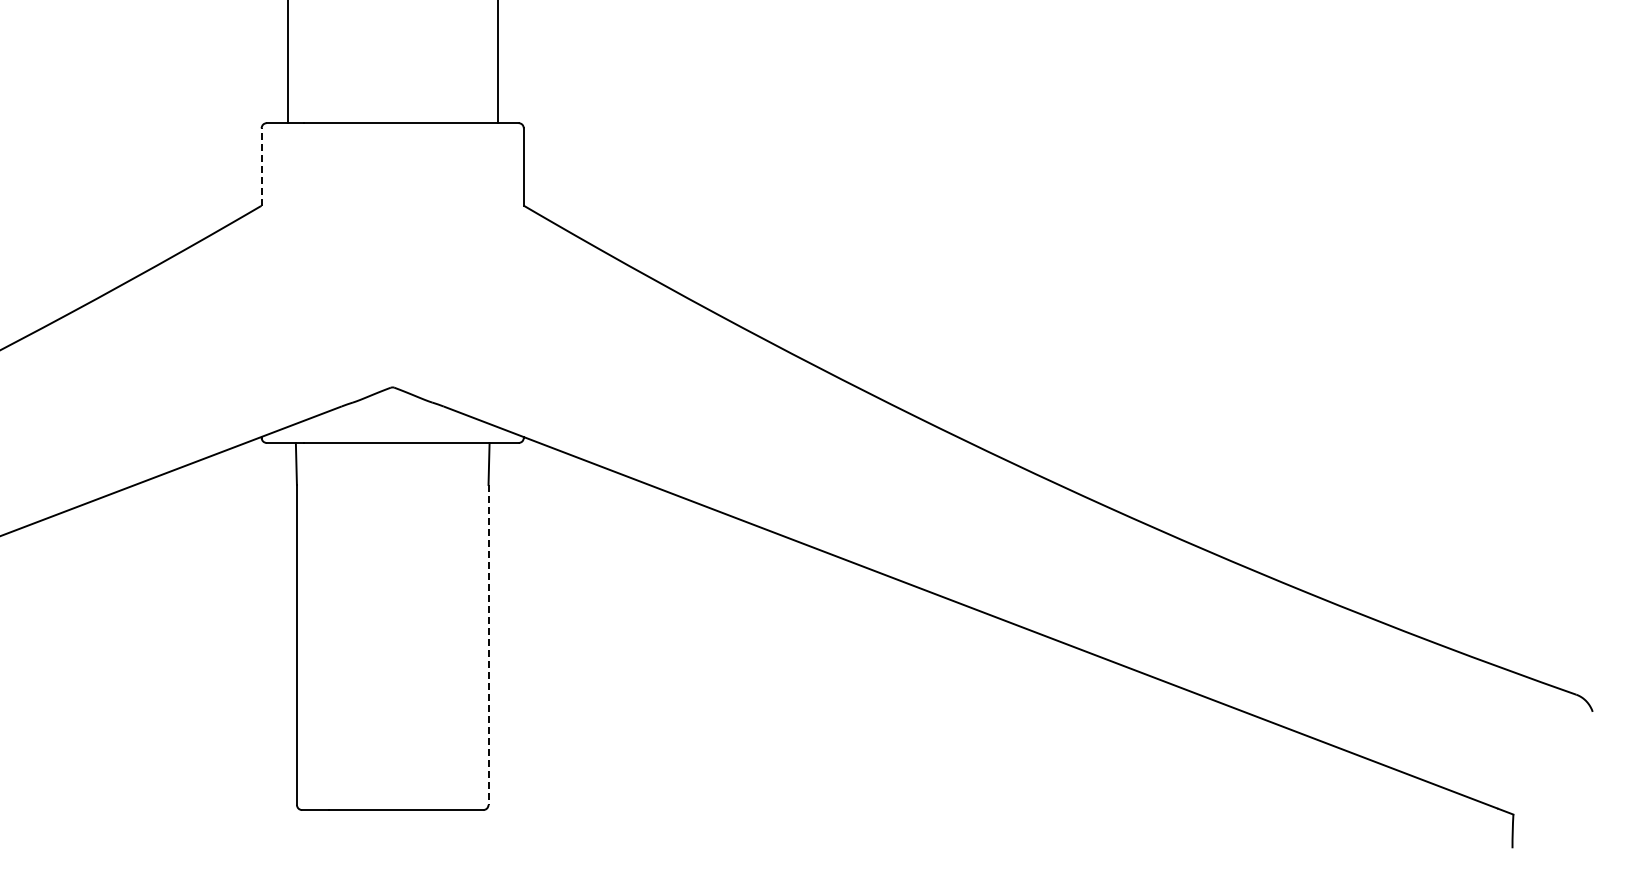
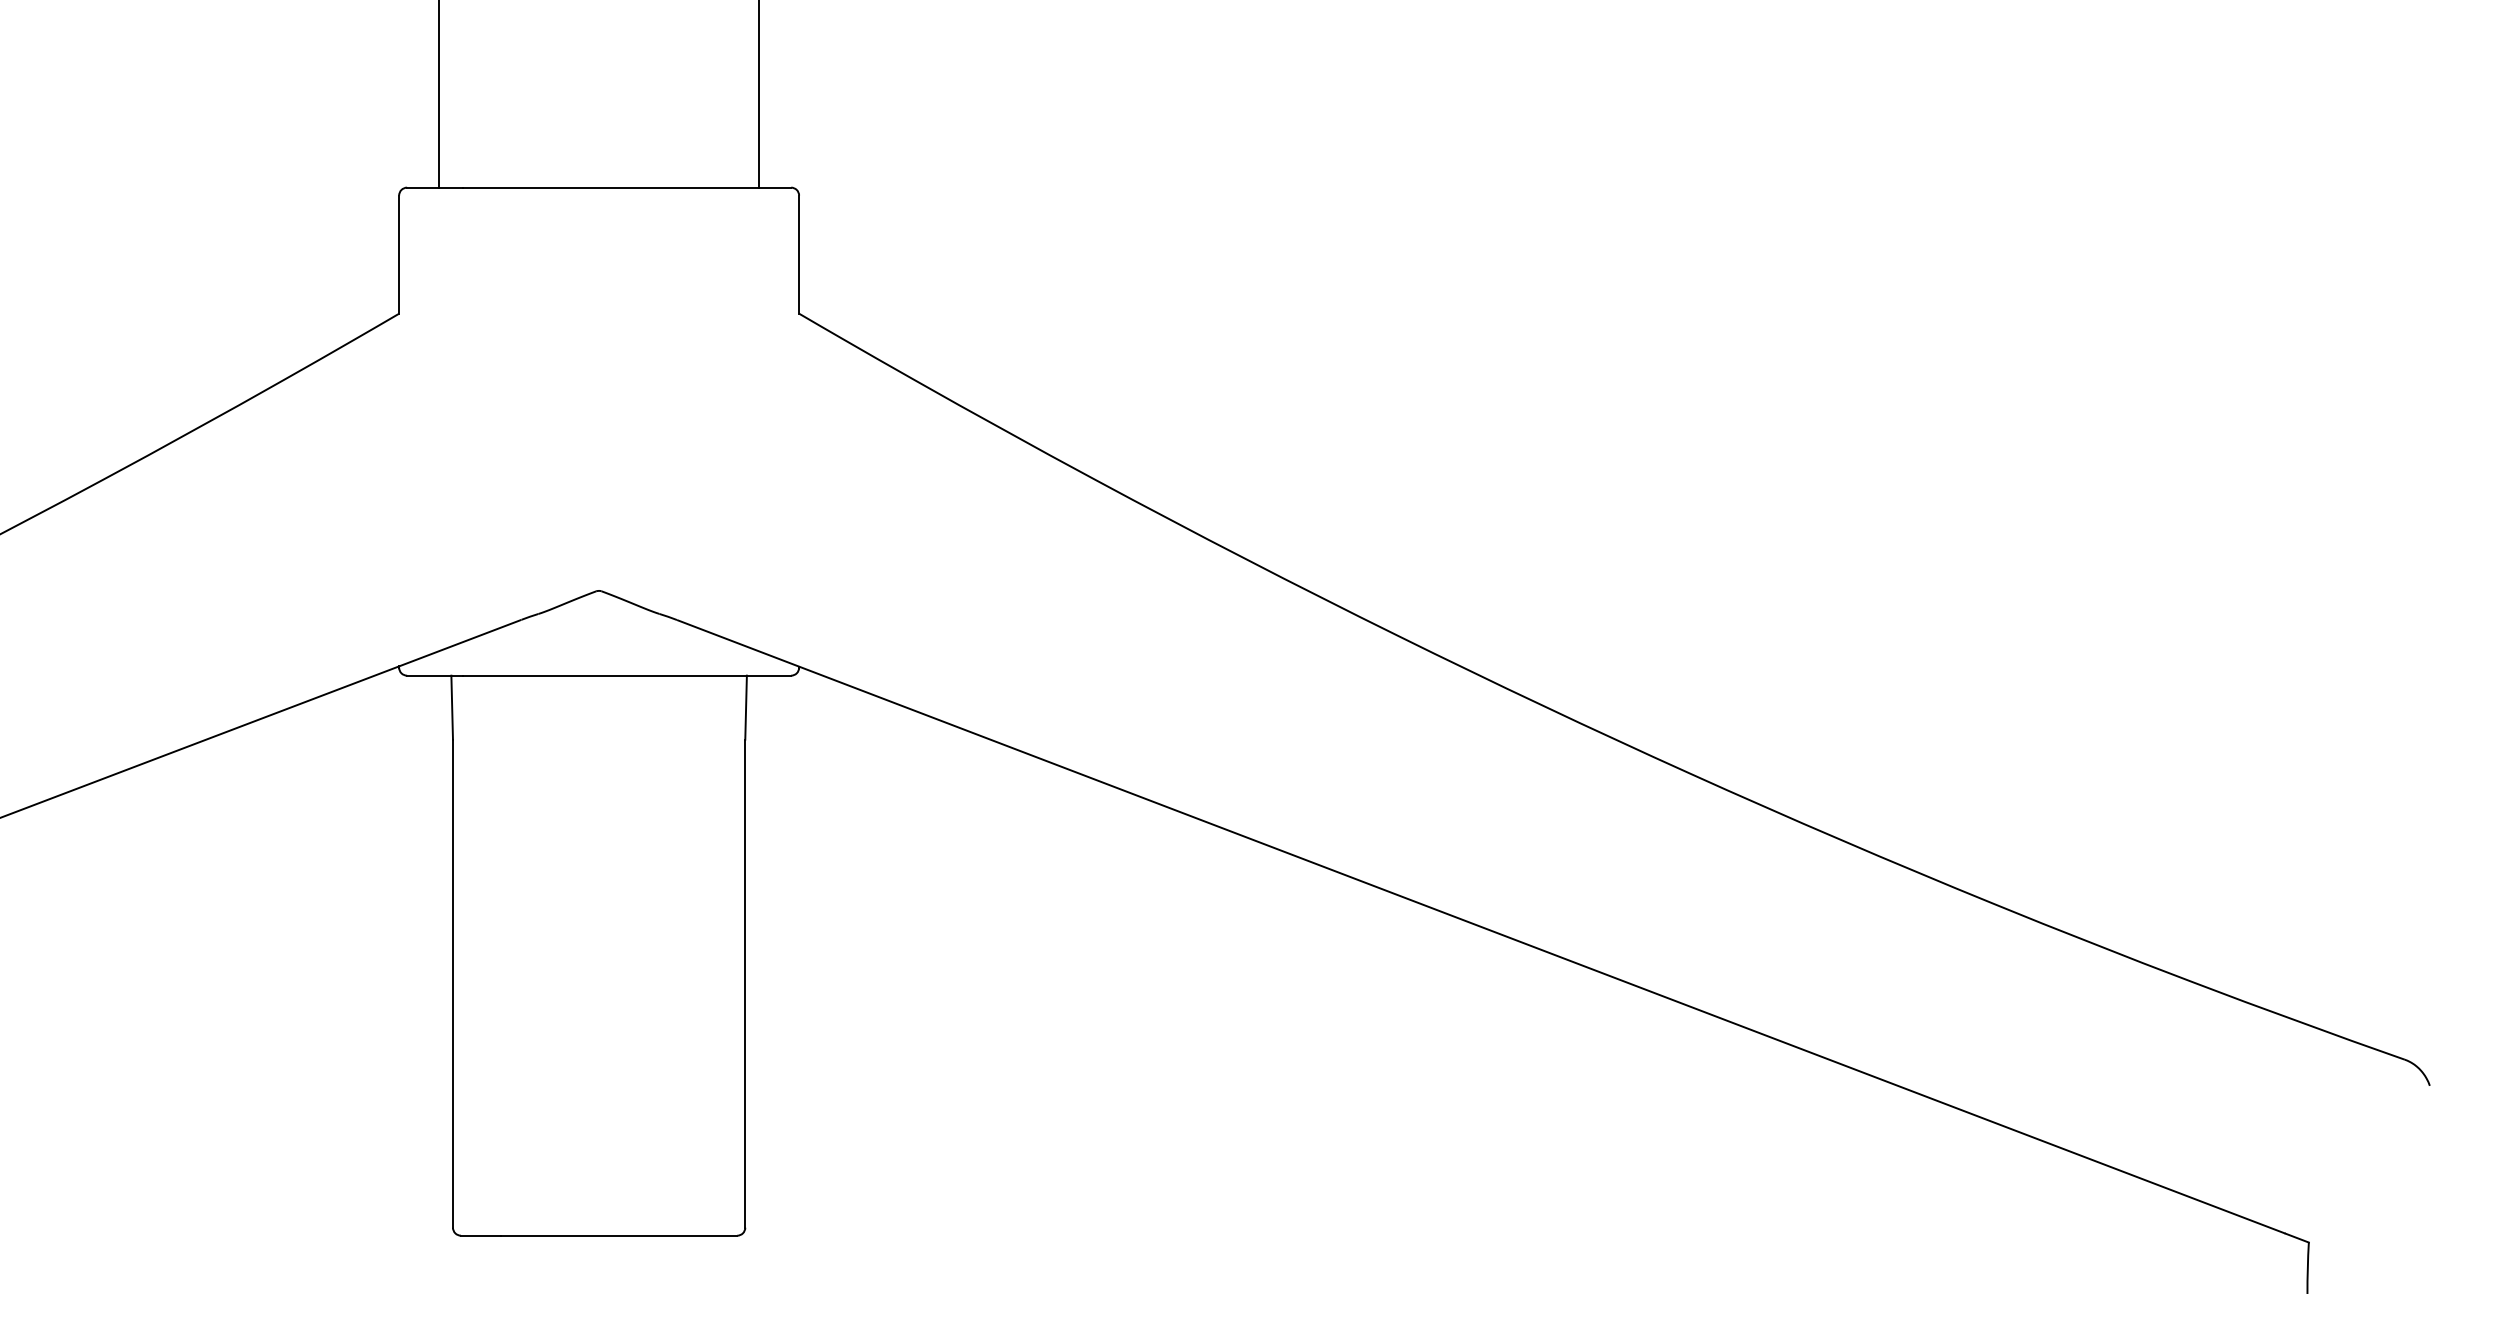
line: (261, 167) -> (398, 255), dashed -> solid
line: (488, 644) -> (745, 983), dashed -> solid

